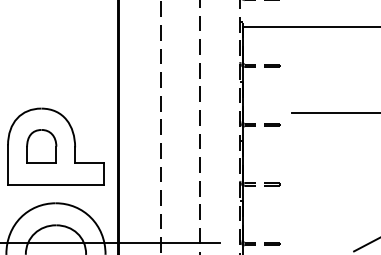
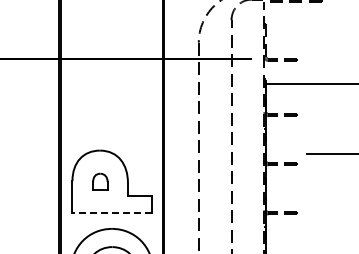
part: (41, 145) -> (100, 181), size x0.6
line: (56, 184) -> (112, 213), solid -> dashed

